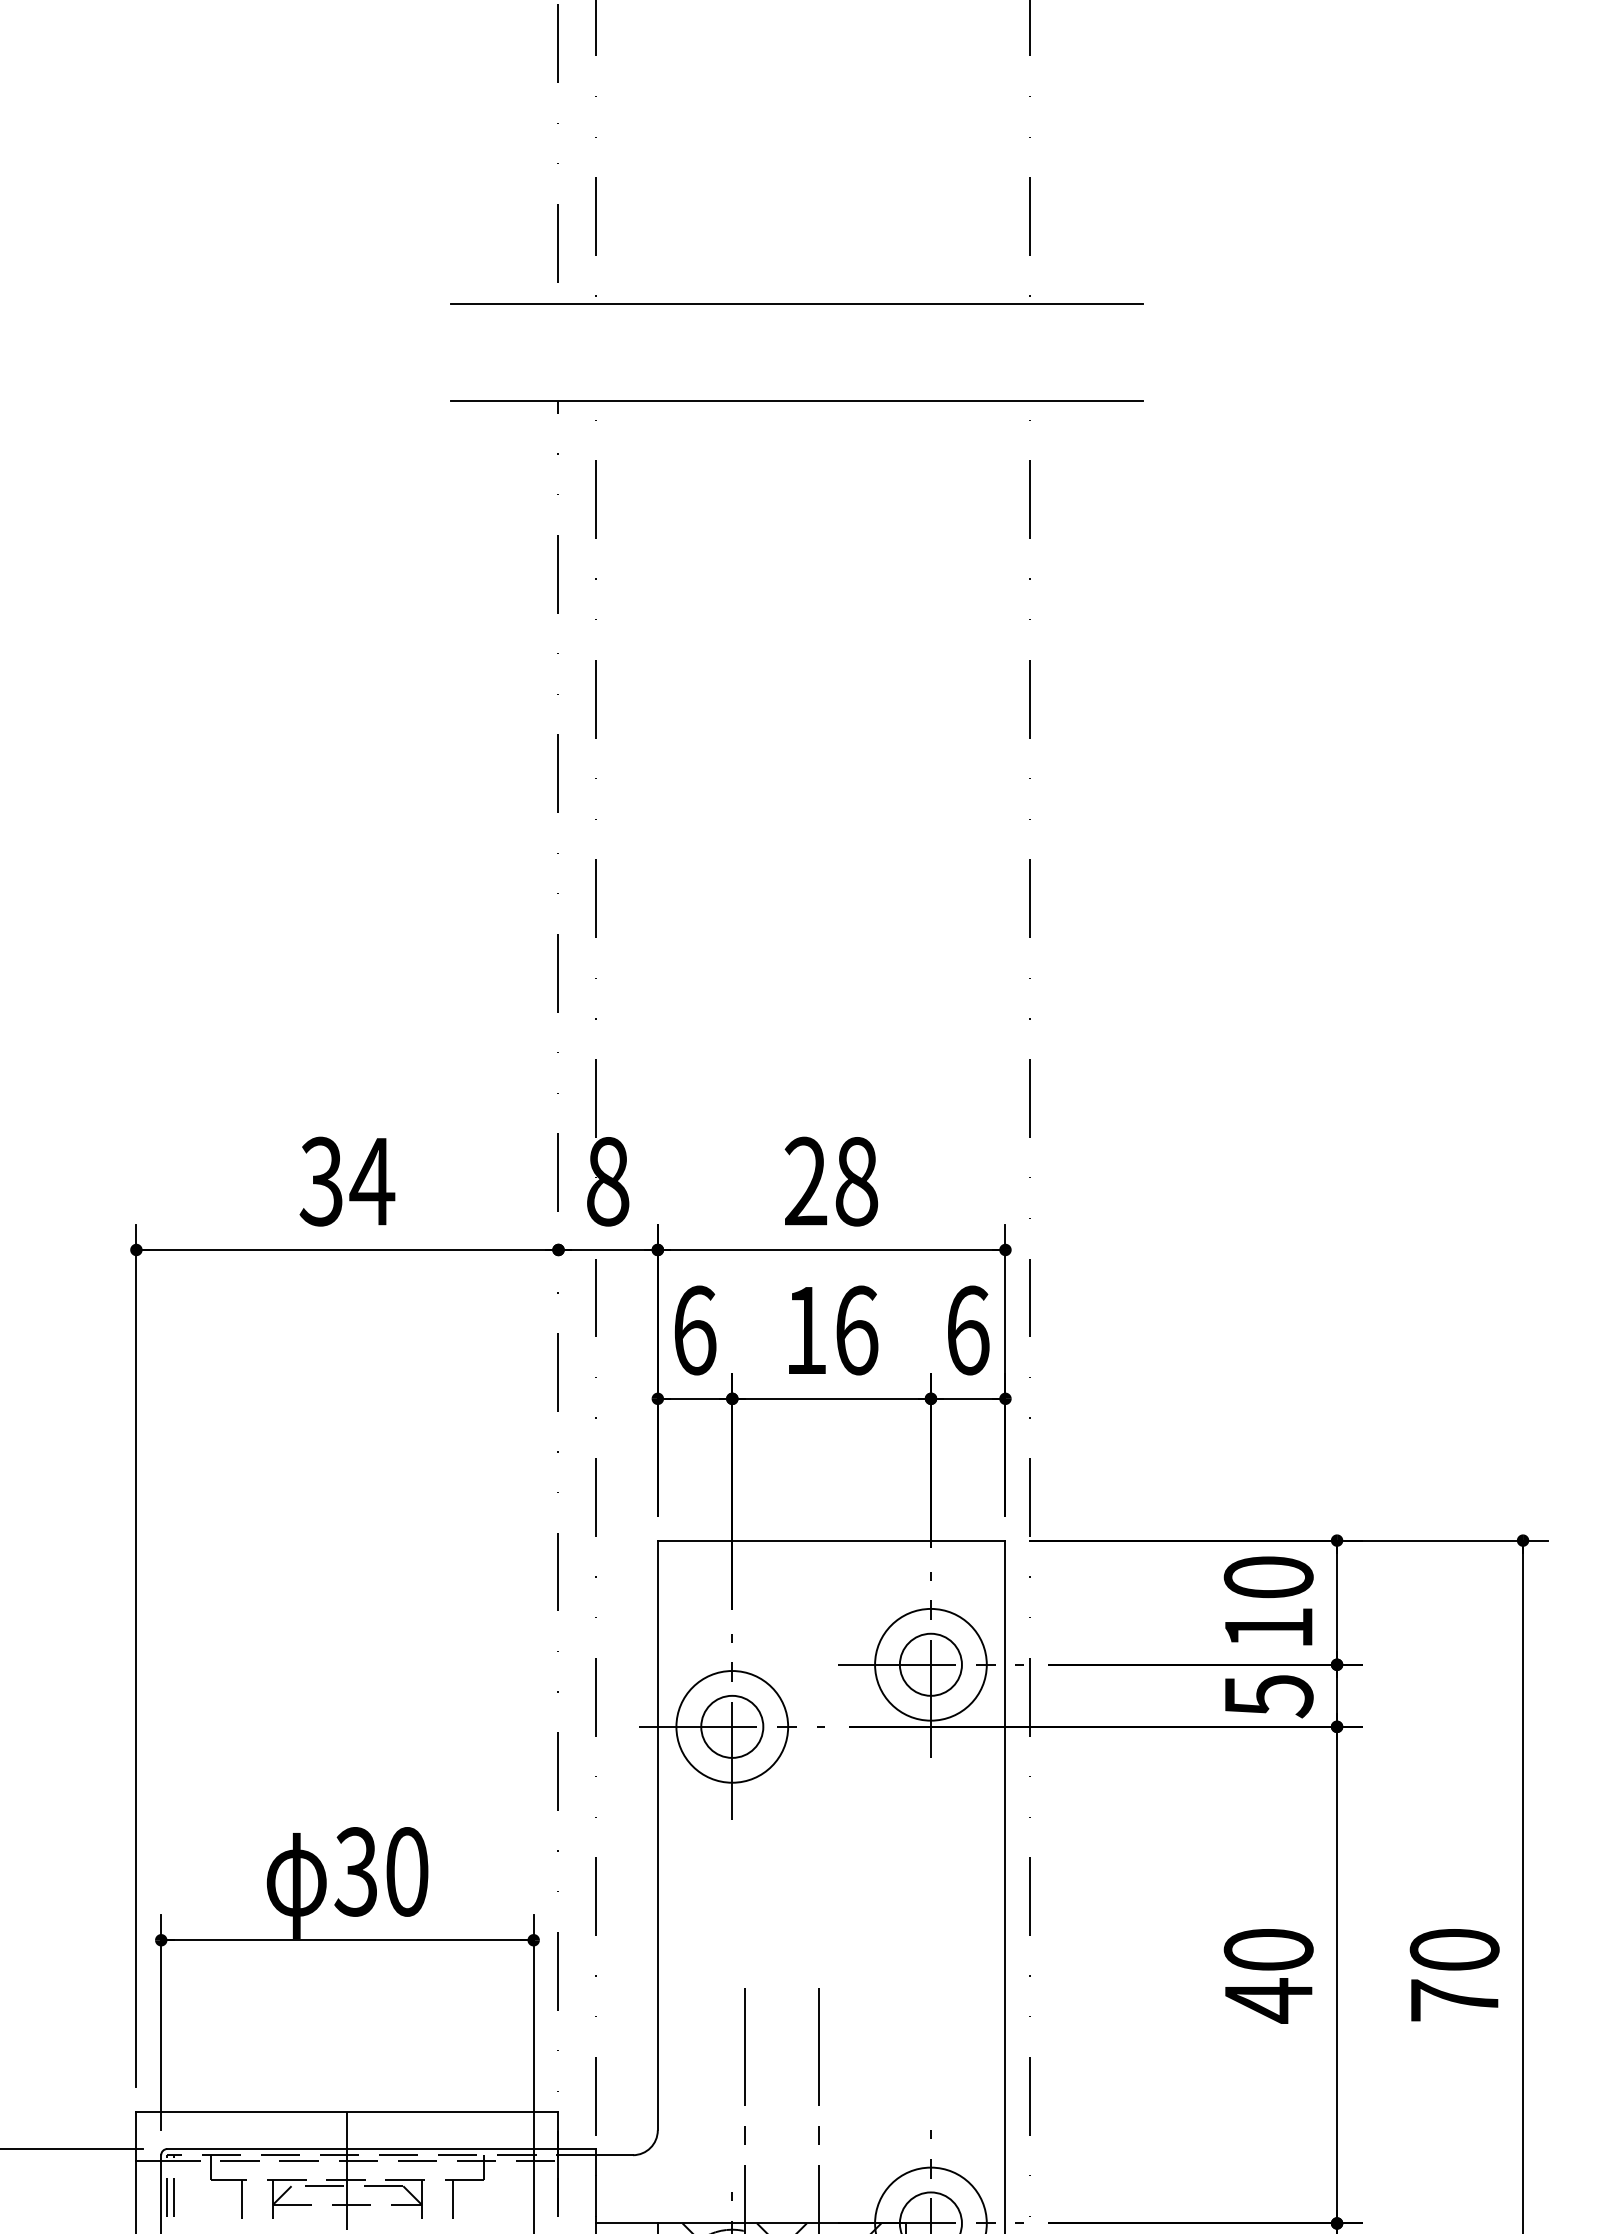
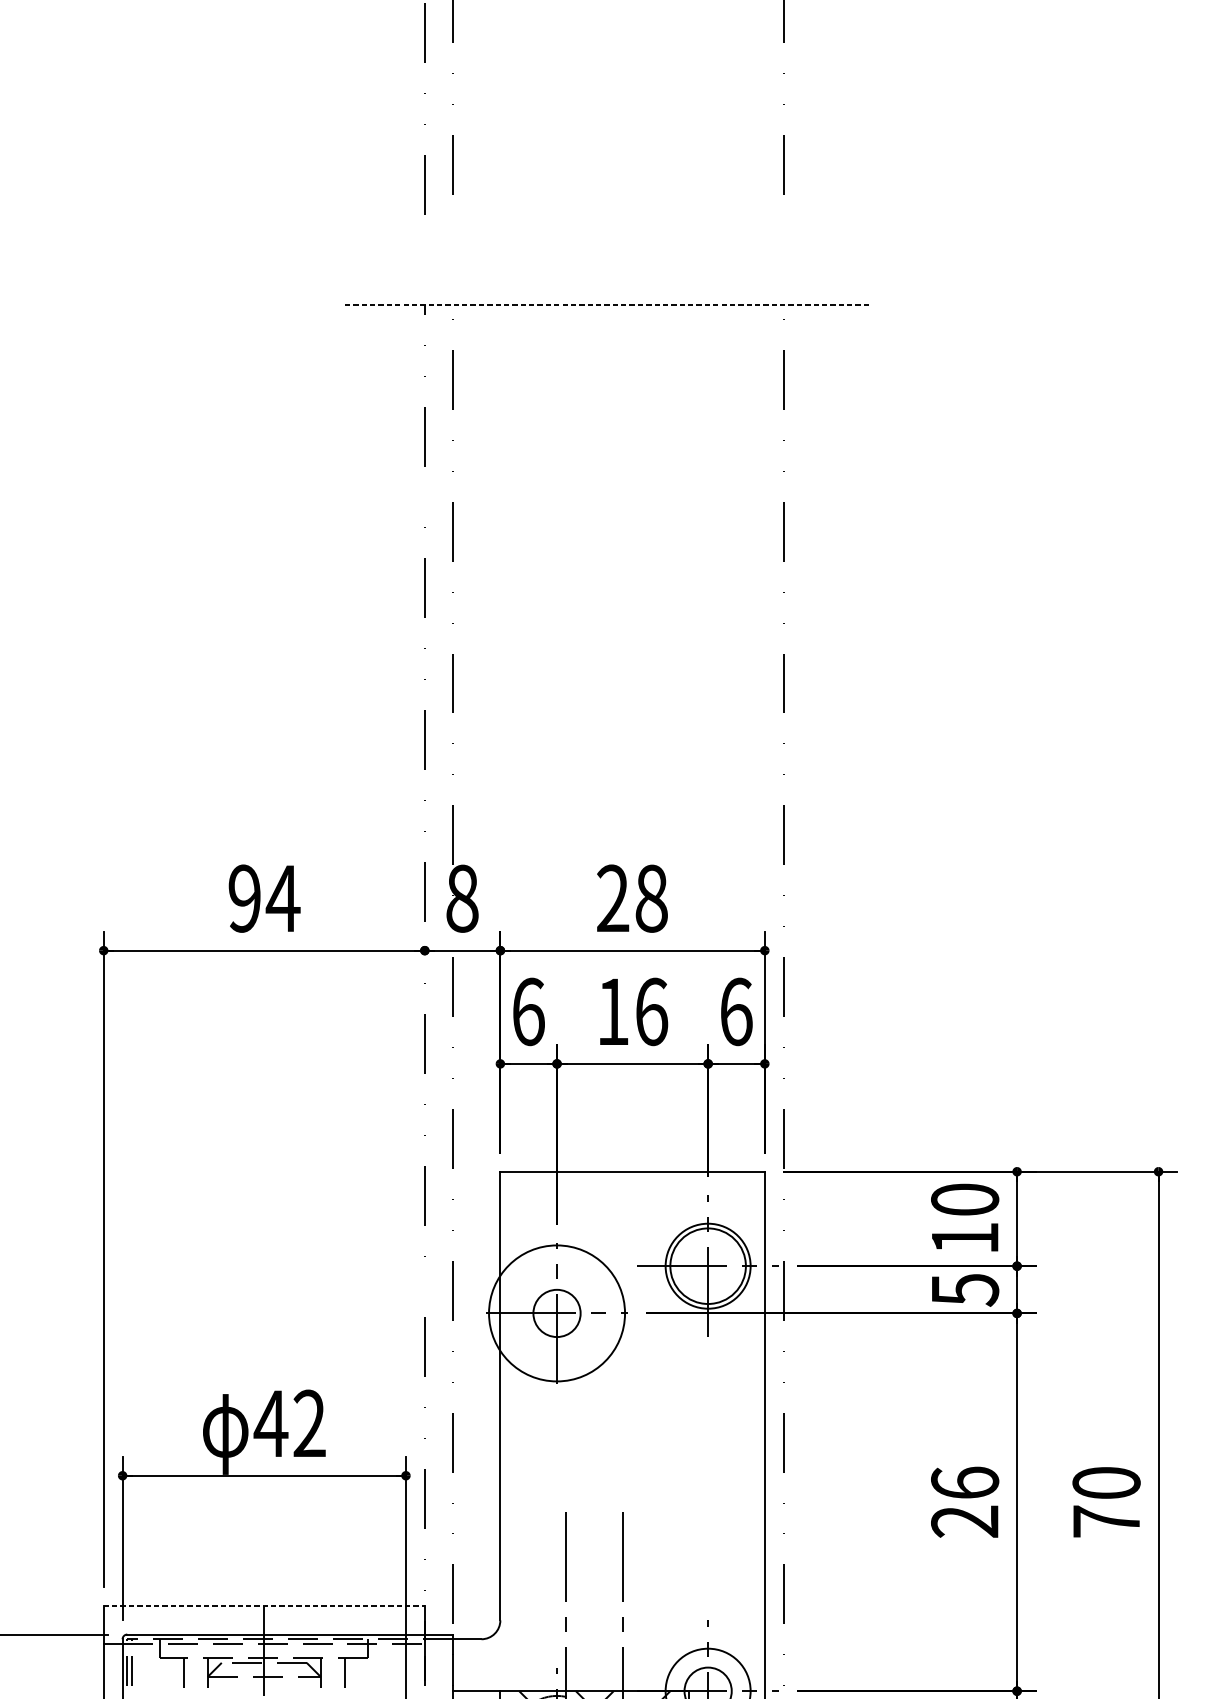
line: (796, 304) -> (605, 231), removed
line: (796, 401) -> (605, 305), solid -> dashed
text: (320, 1181) -> (243, 898), 34 -> 94
circle: (930, 1664) -> (707, 1265), size x1.6
circle: (732, 1726) -> (557, 1313), size x1.6
text: (380, 1871) -> (289, 1423), 30 -> 42
text: (1268, 1975) -> (964, 1502), 40 -> 26
line: (347, 2111) -> (264, 1606), solid -> dashed

